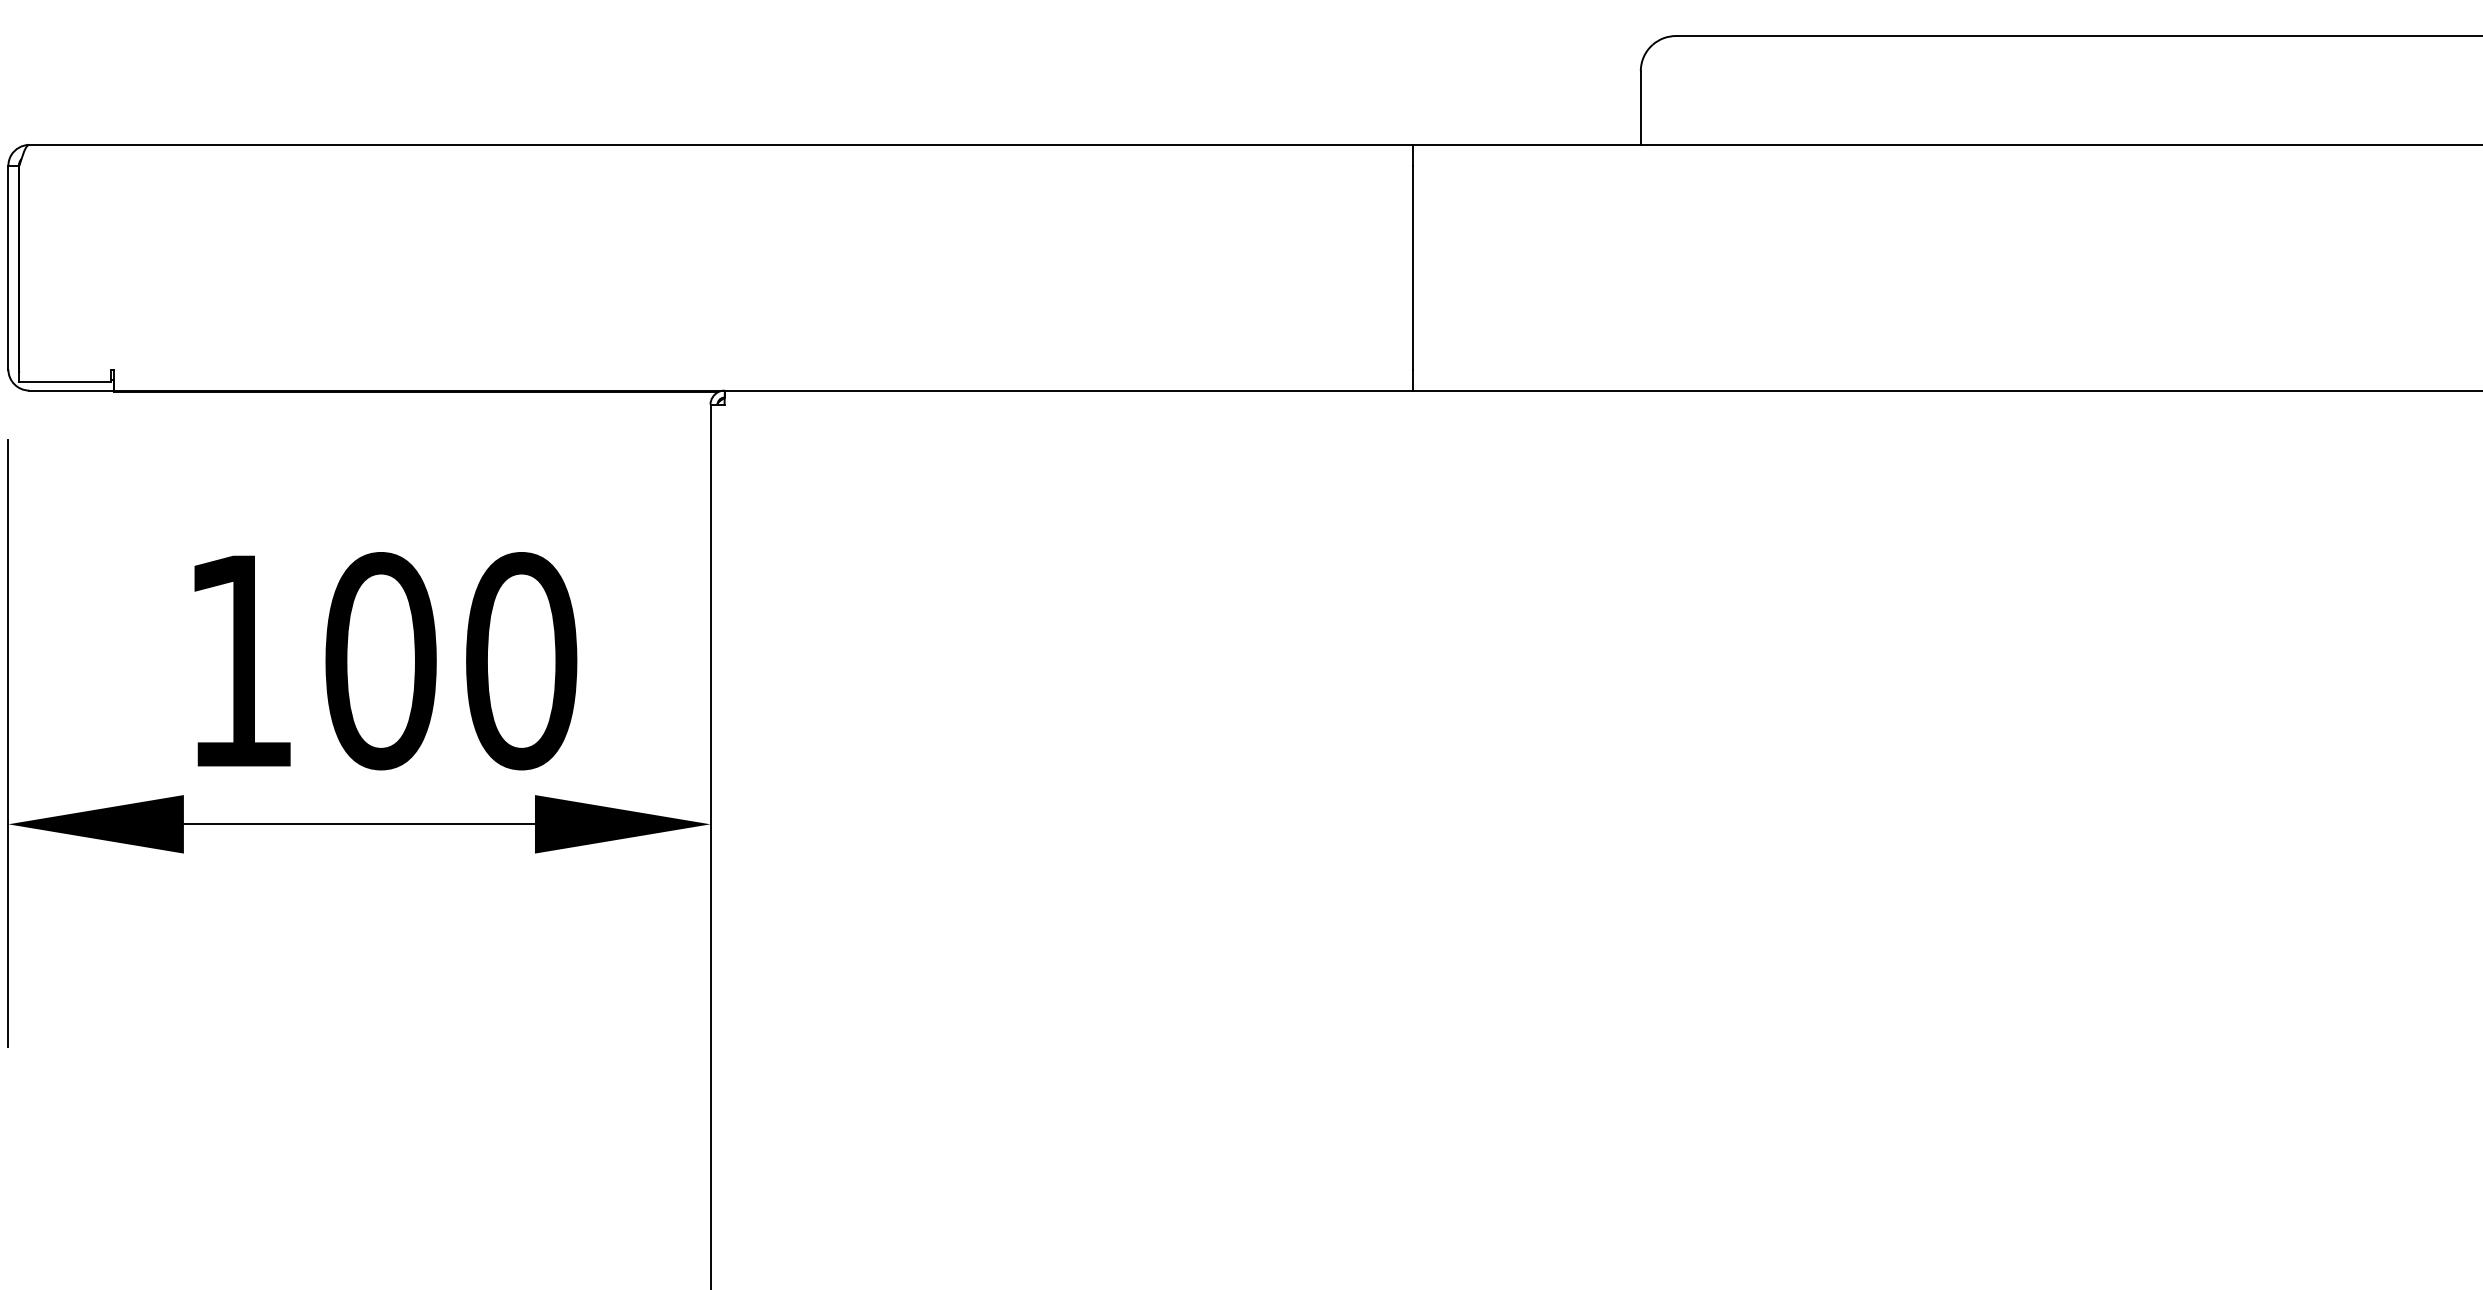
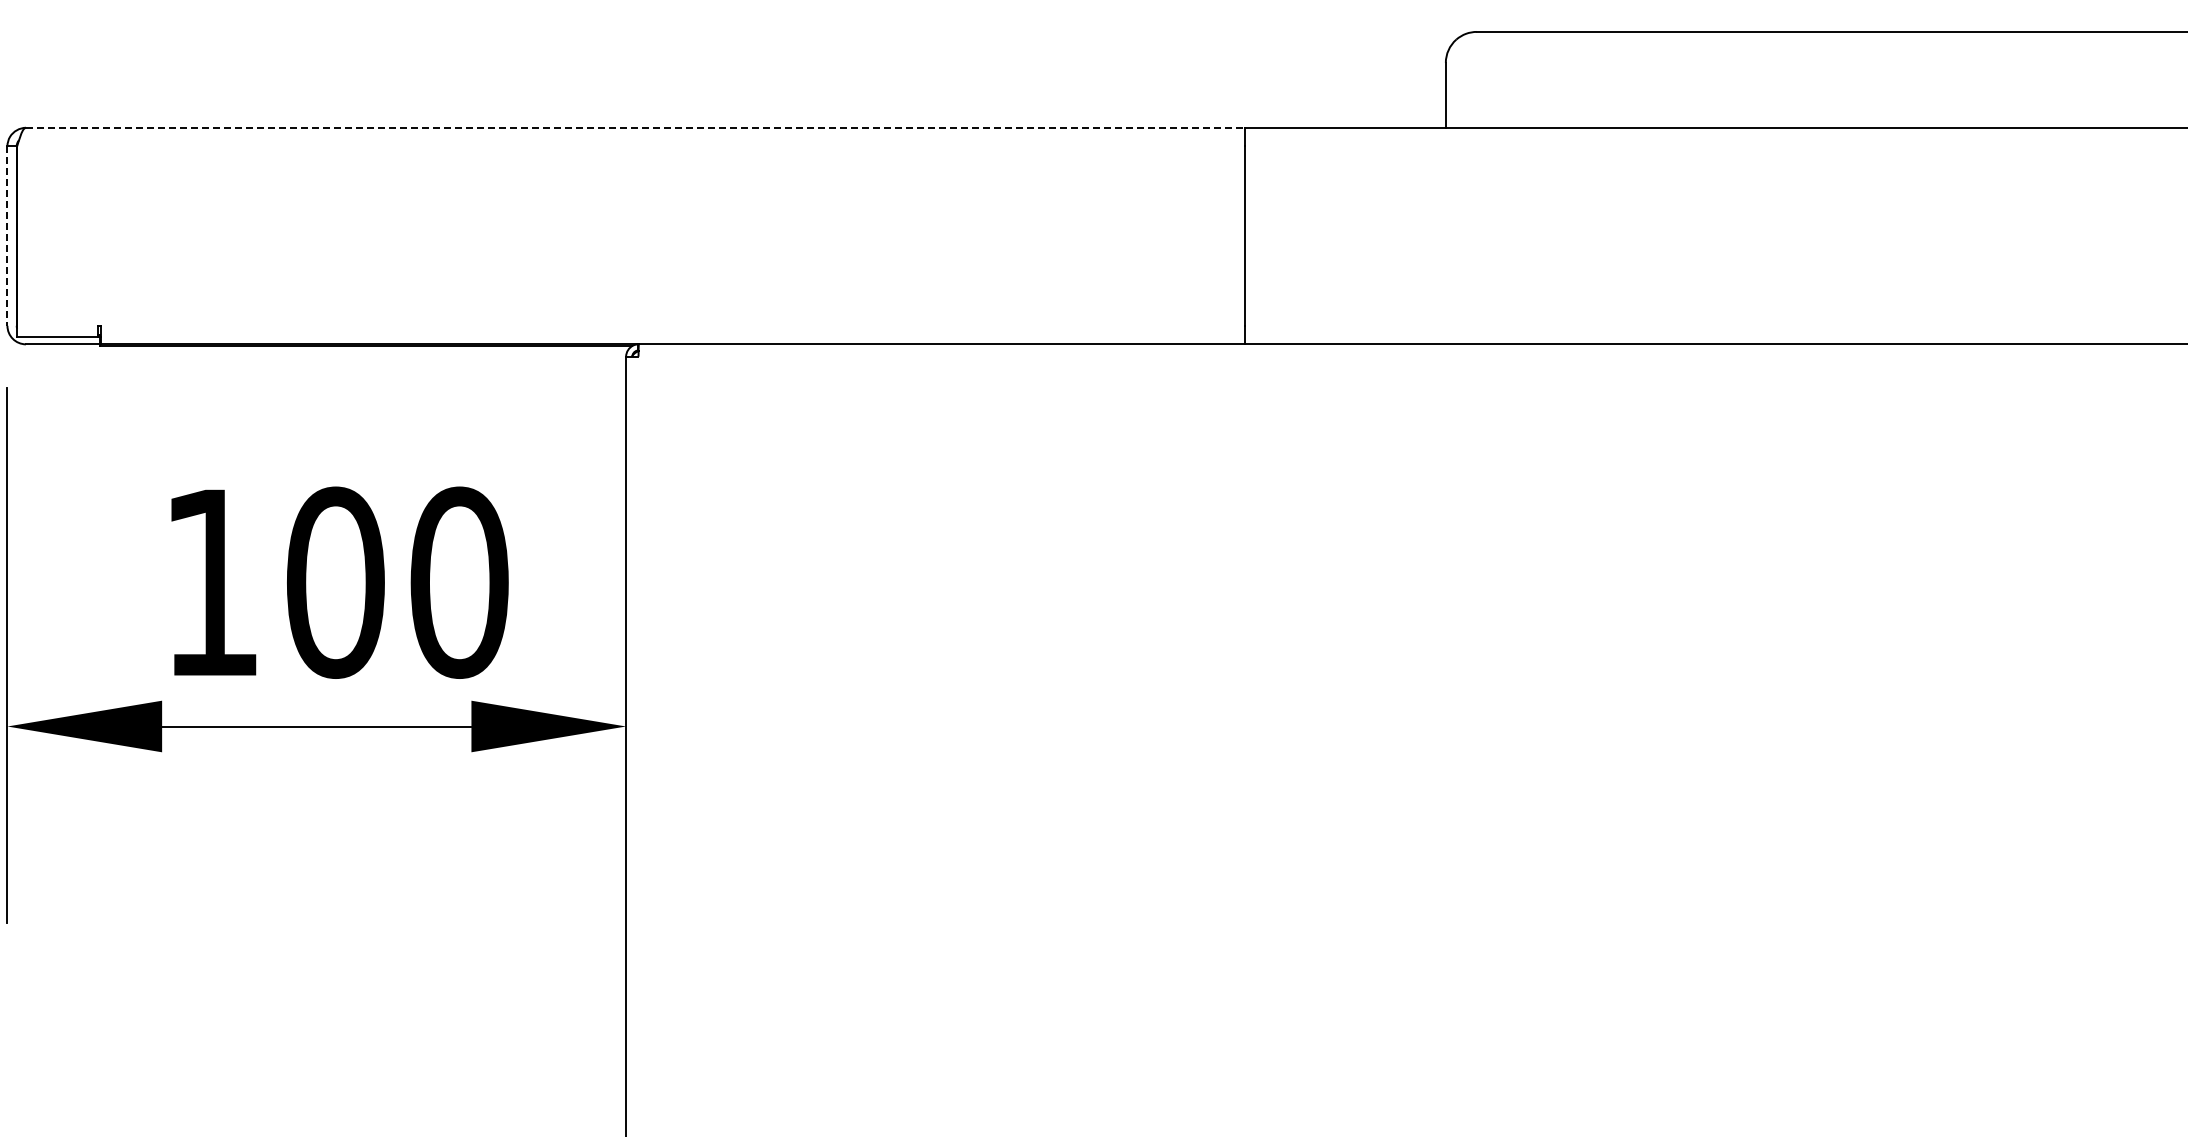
line: (721, 144) -> (635, 127), solid -> dashed
line: (8, 268) -> (7, 236), solid -> dashed

